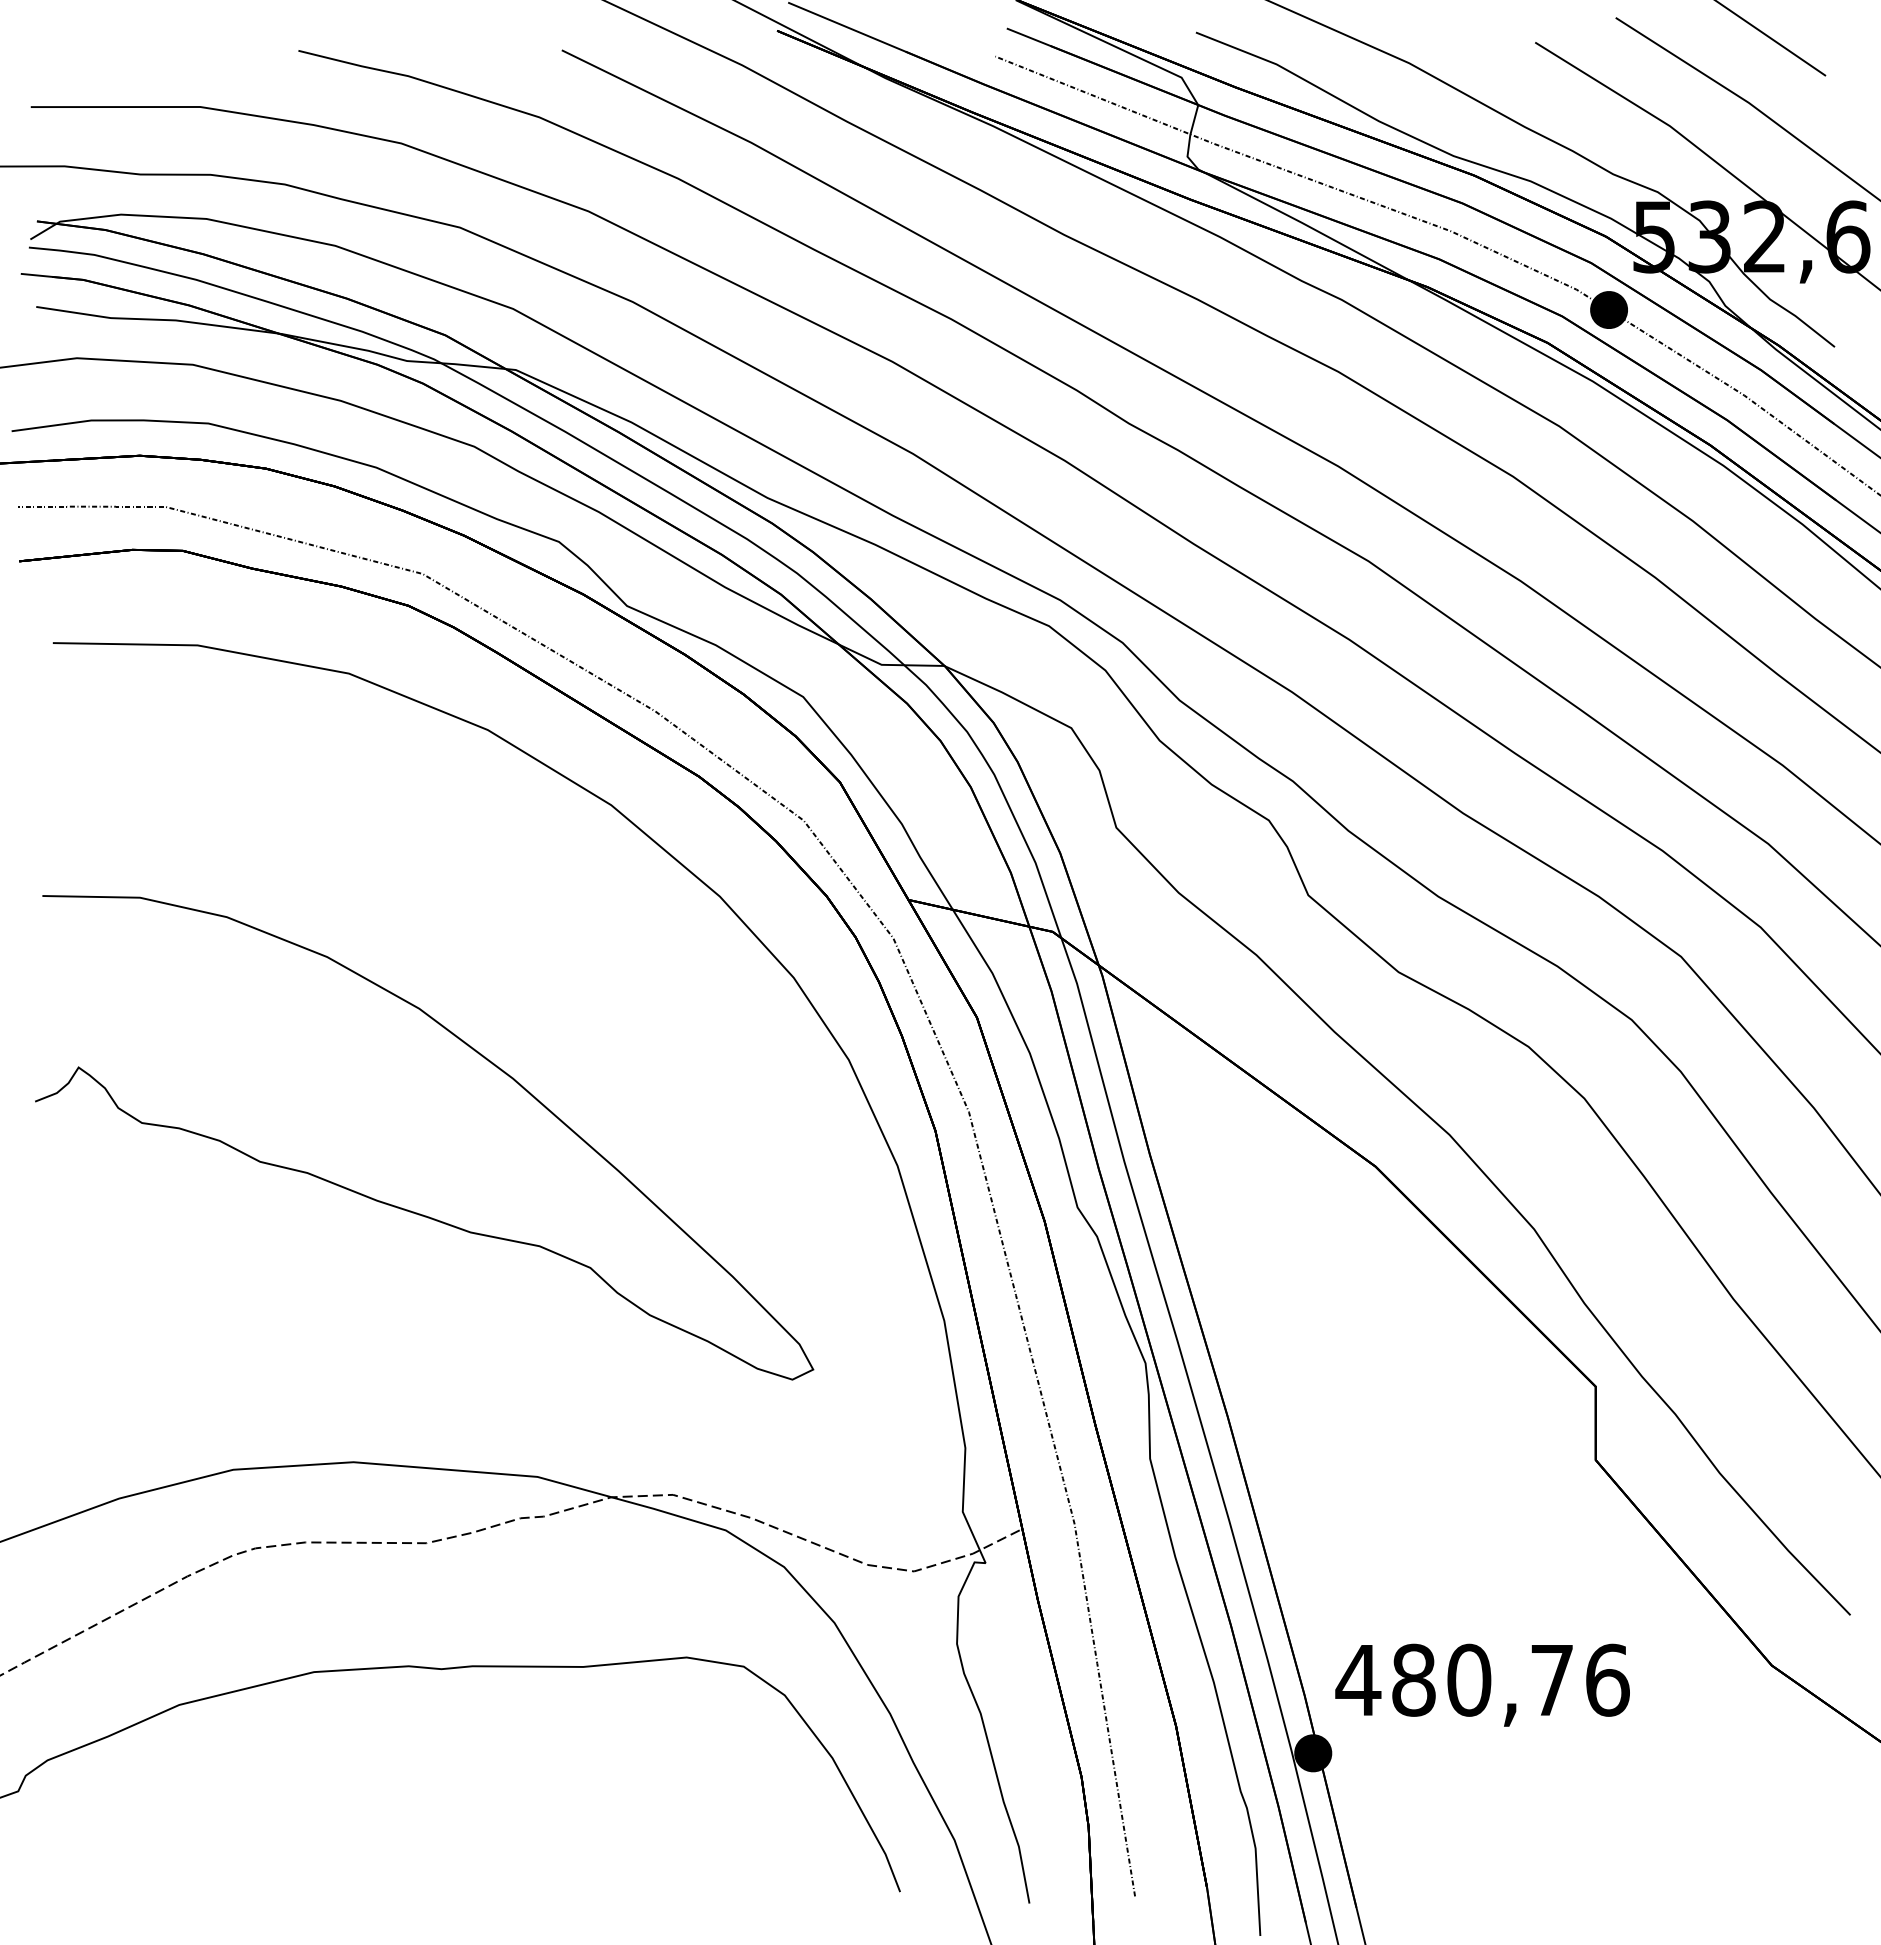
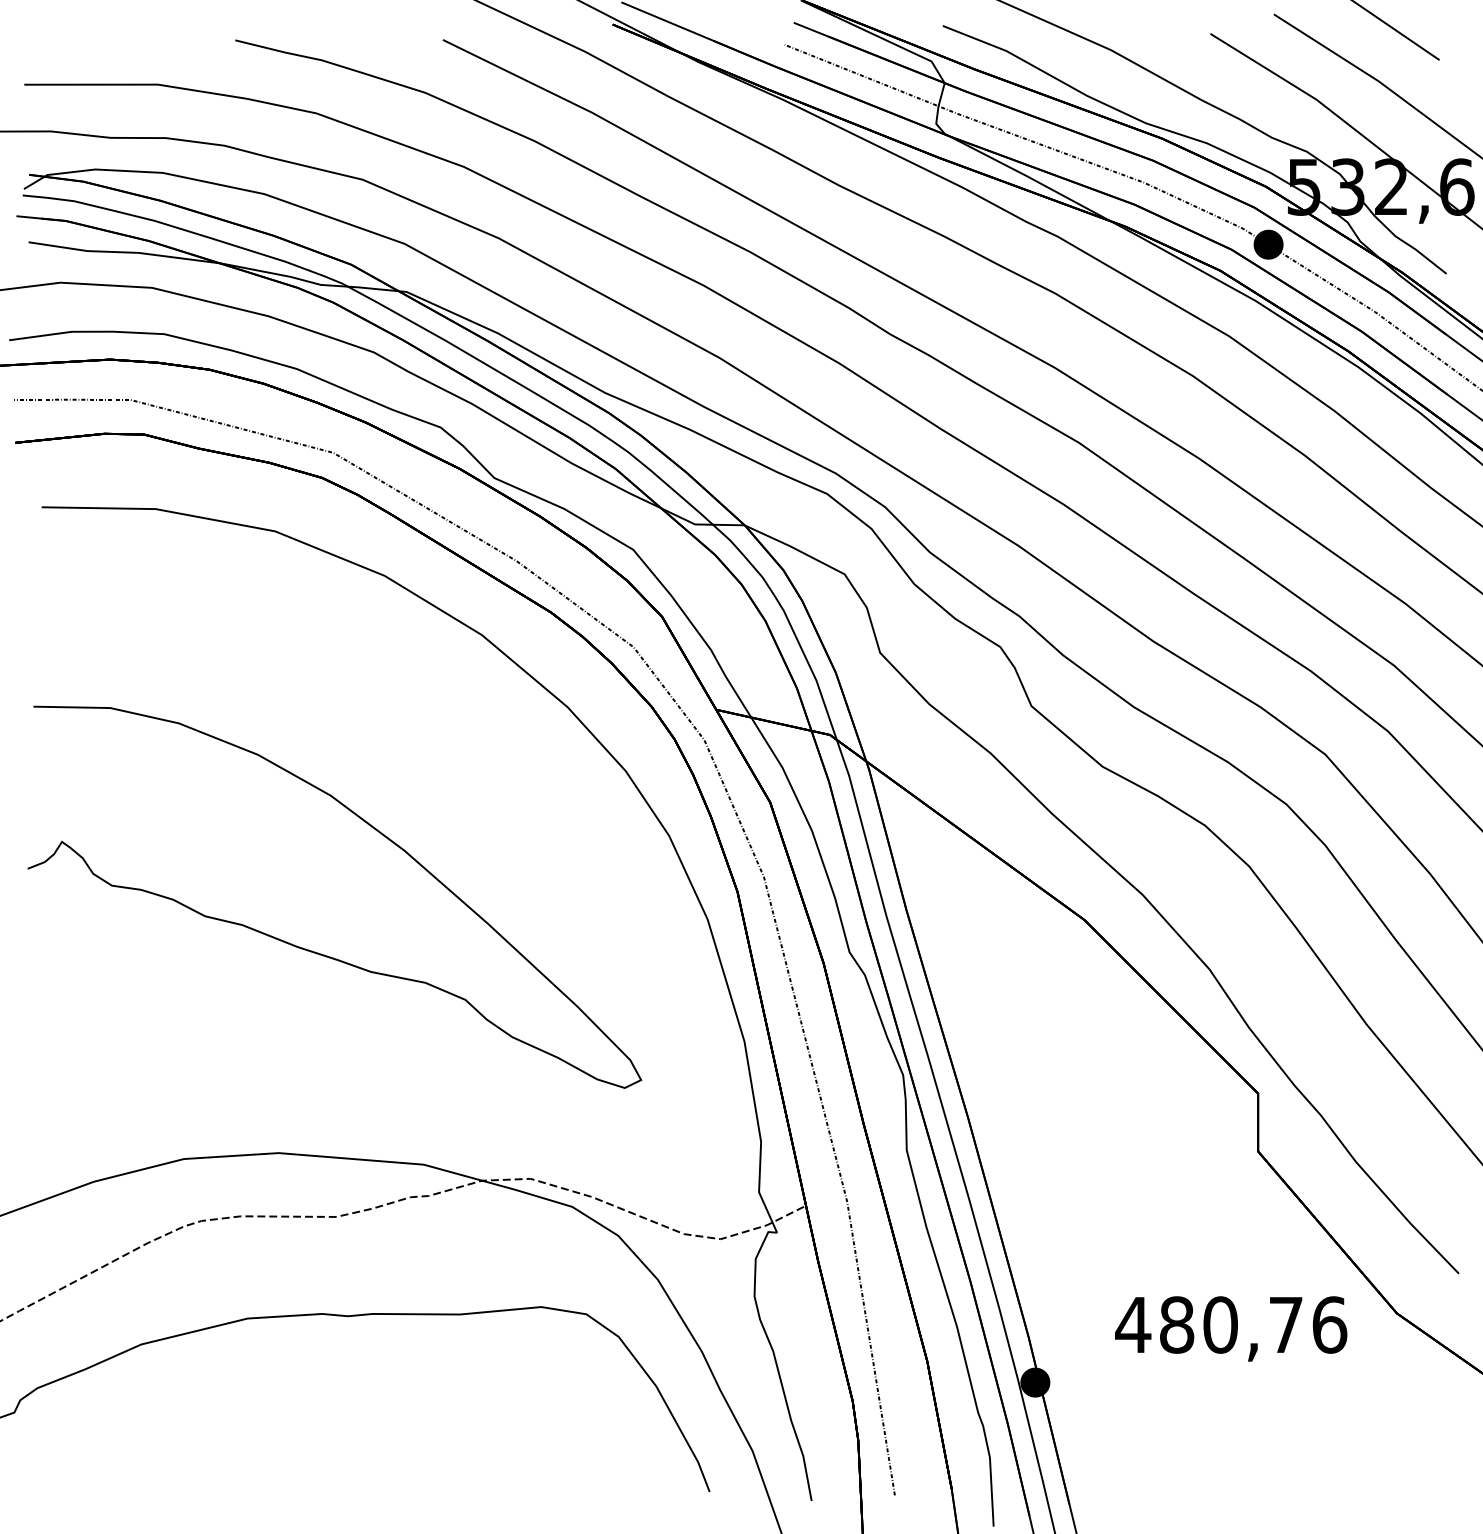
text: (1482, 1684) -> (1231, 1328), moved

